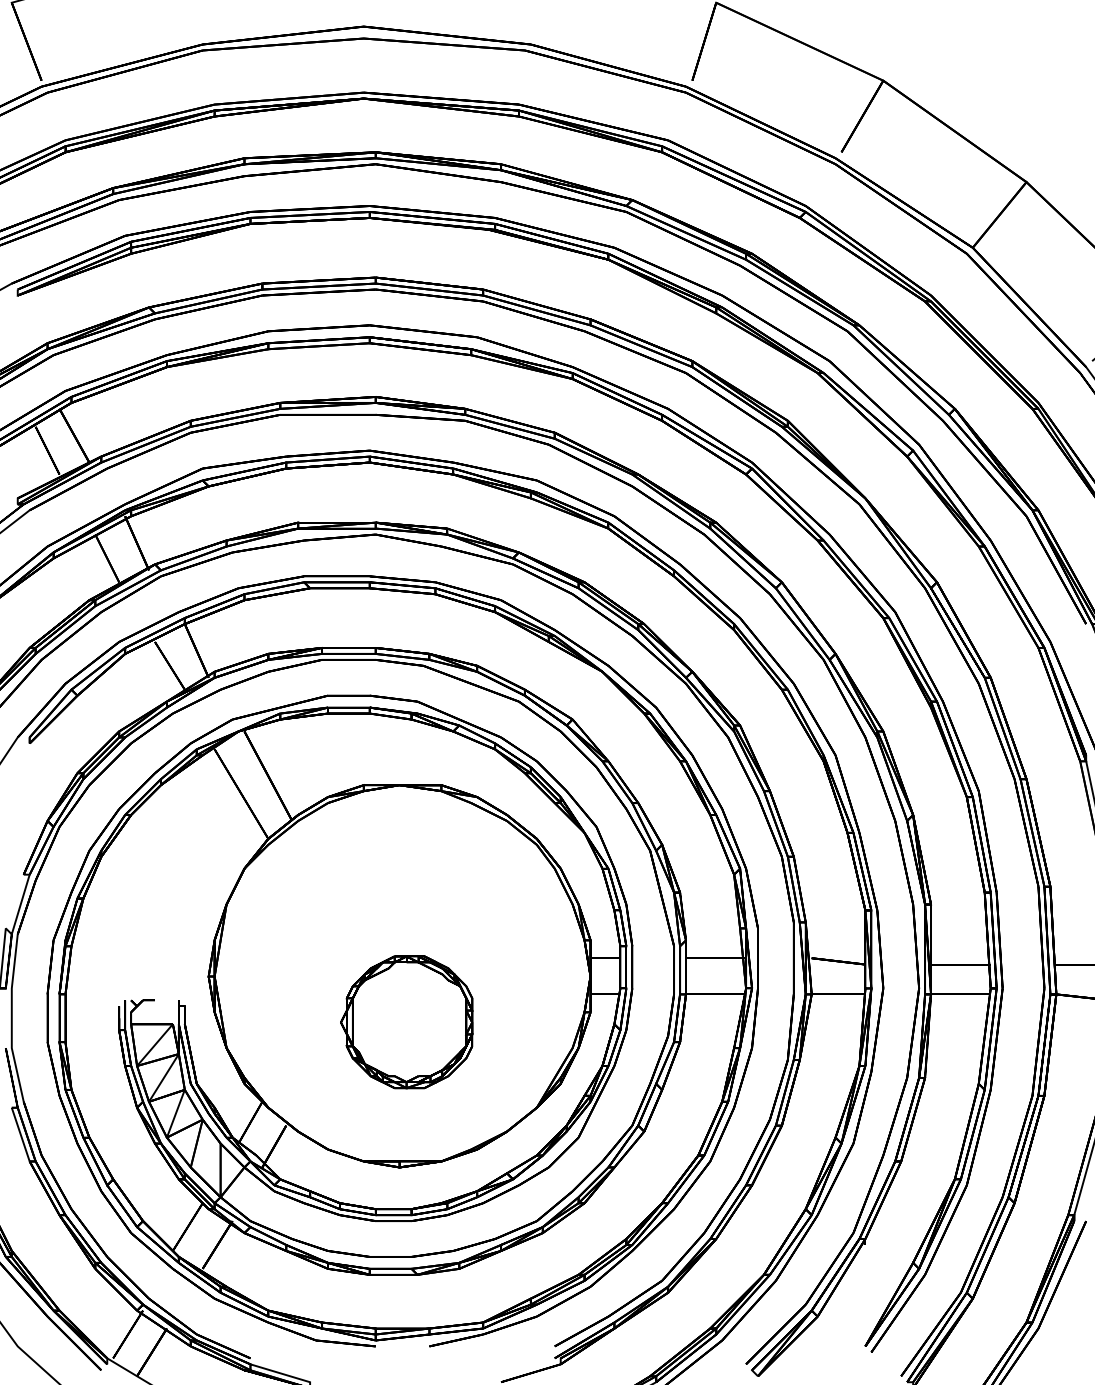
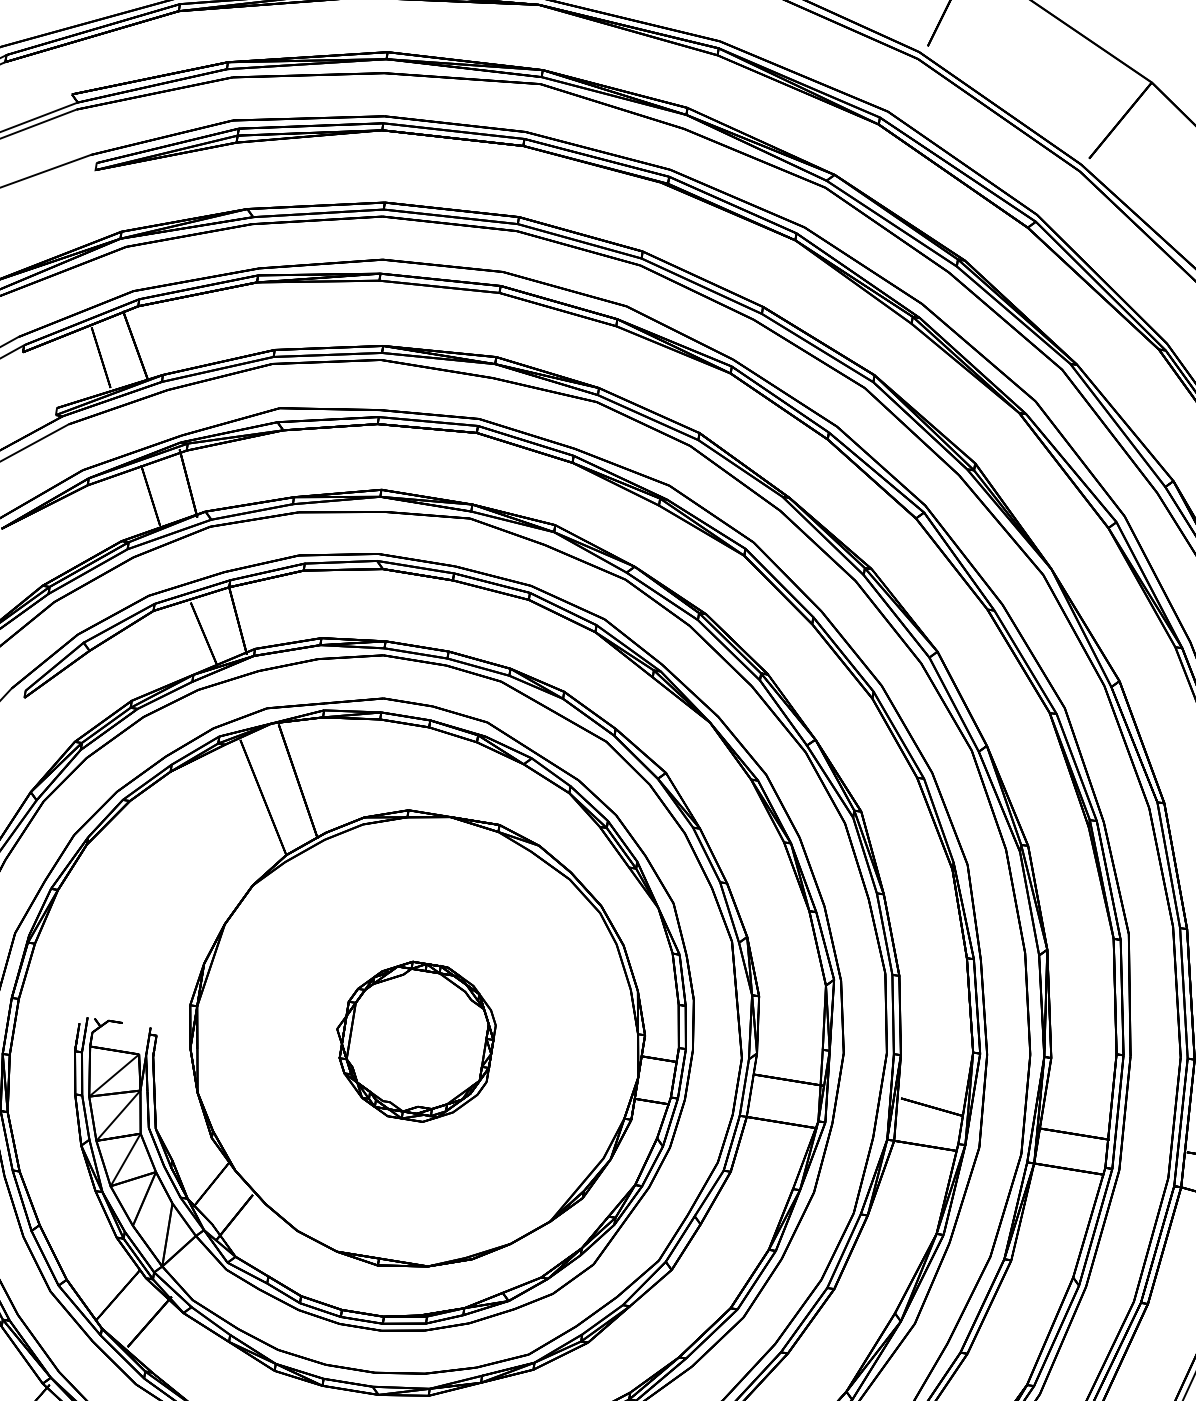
part: (406, 1022) -> (414, 1041), moved

